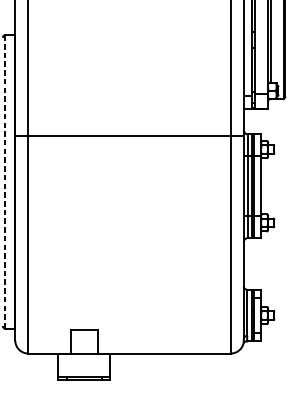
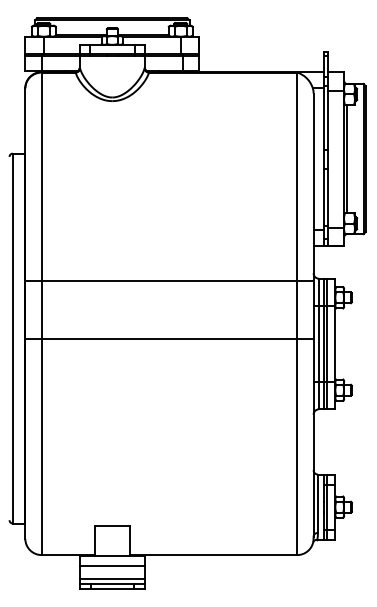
line: (5, 181) -> (12, 338), dashed -> solid
line: (129, 182) -> (169, 339), added
line: (83, 361) -> (111, 565), added
line: (83, 372) -> (111, 578), added

